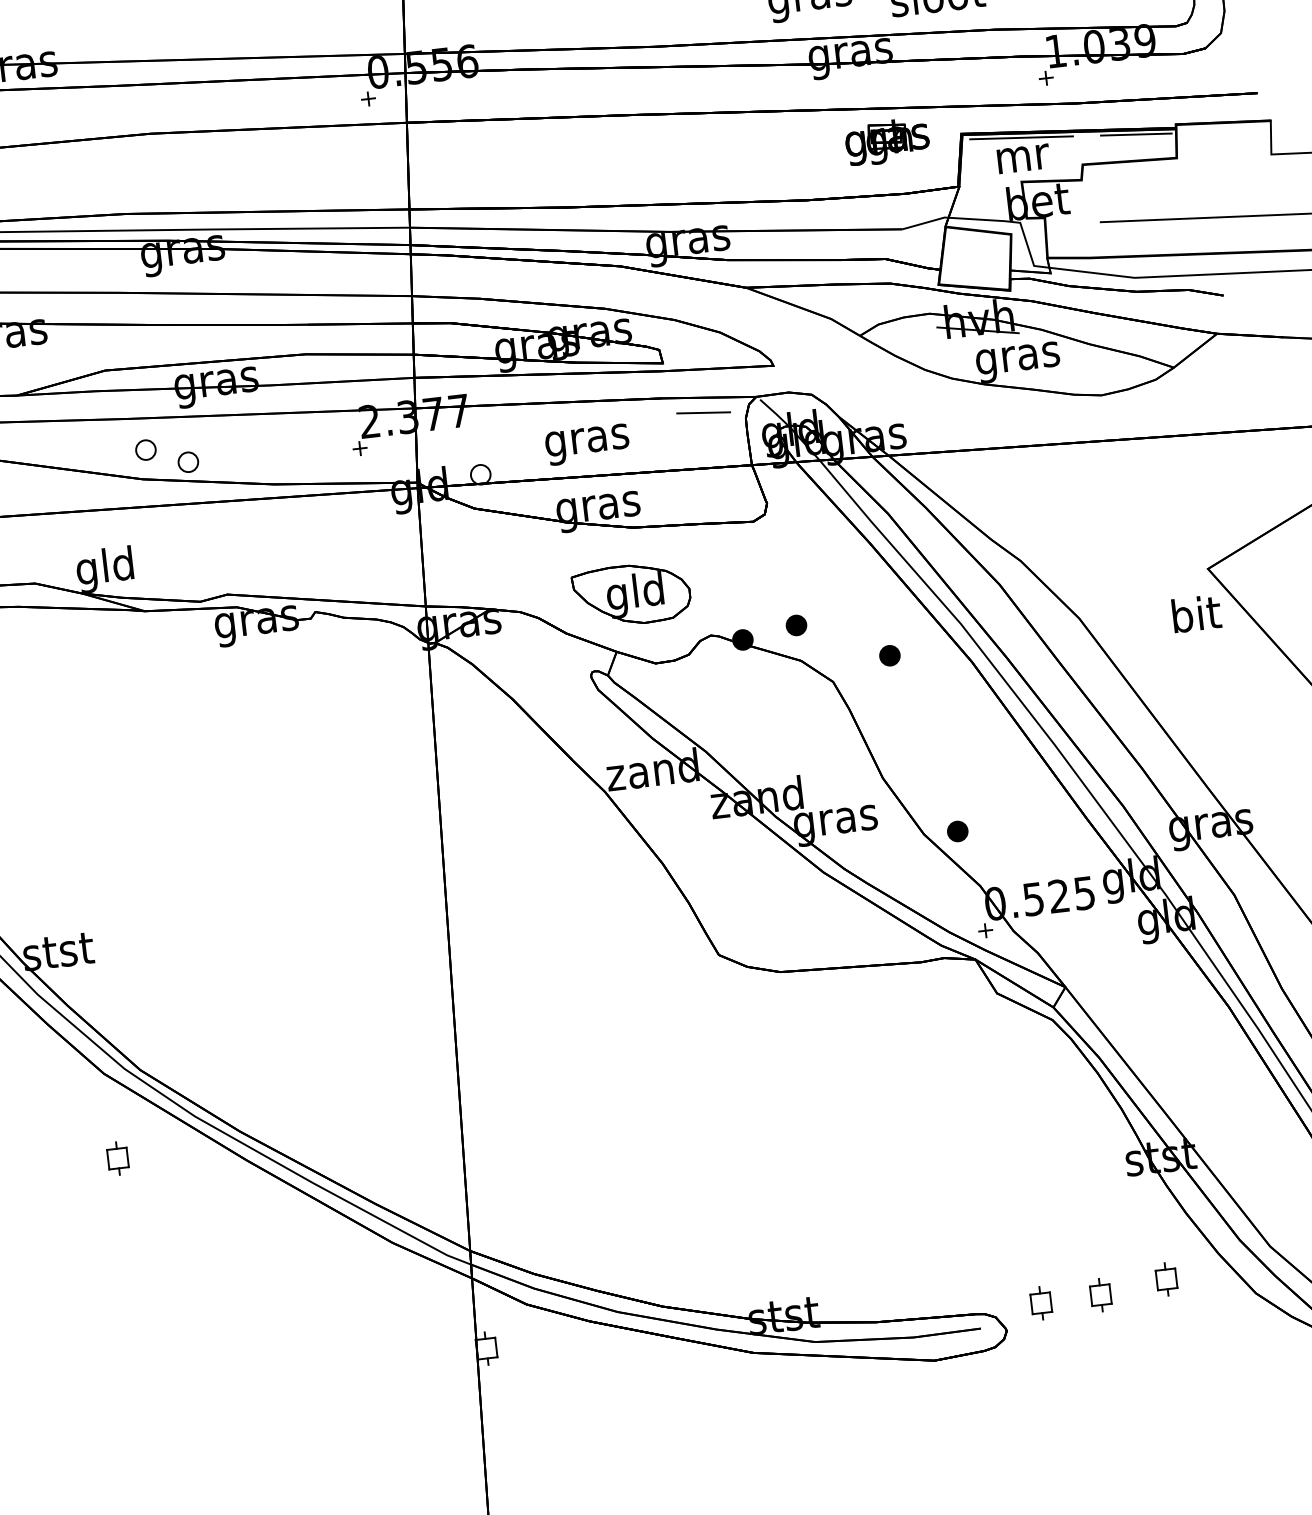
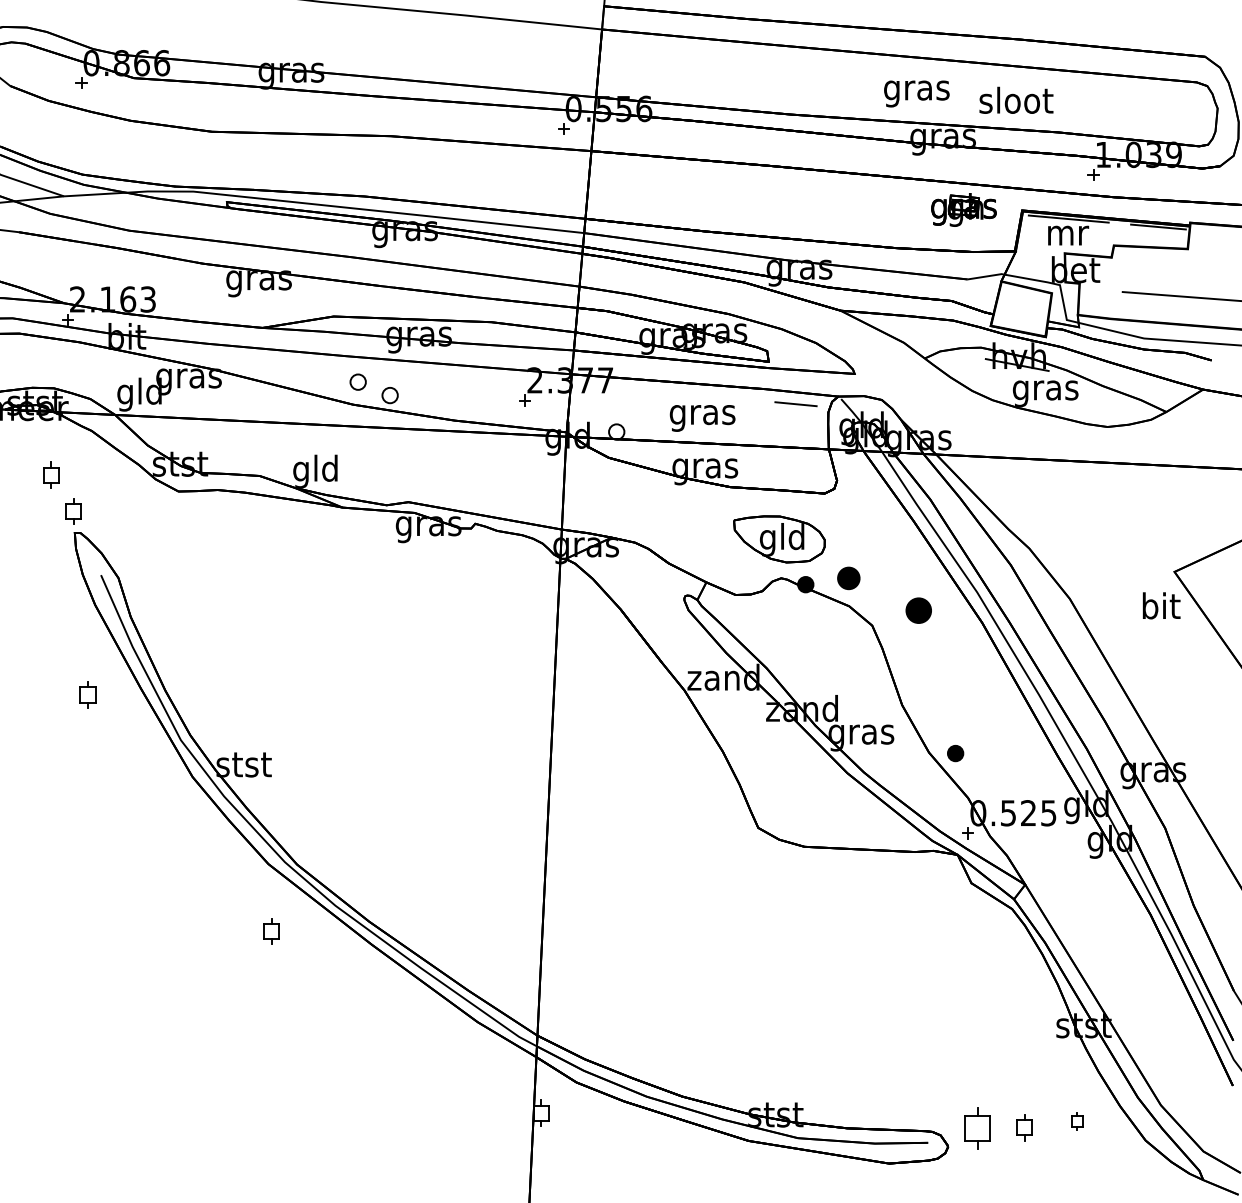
part: (631, 594) -> (779, 539), moved
part: (795, 624) -> (848, 577), size x1.4
part: (889, 654) -> (918, 609), size x1.6
part: (1166, 1279) -> (1077, 1121), size x0.7
part: (1041, 1303) -> (977, 1128), size x1.6

